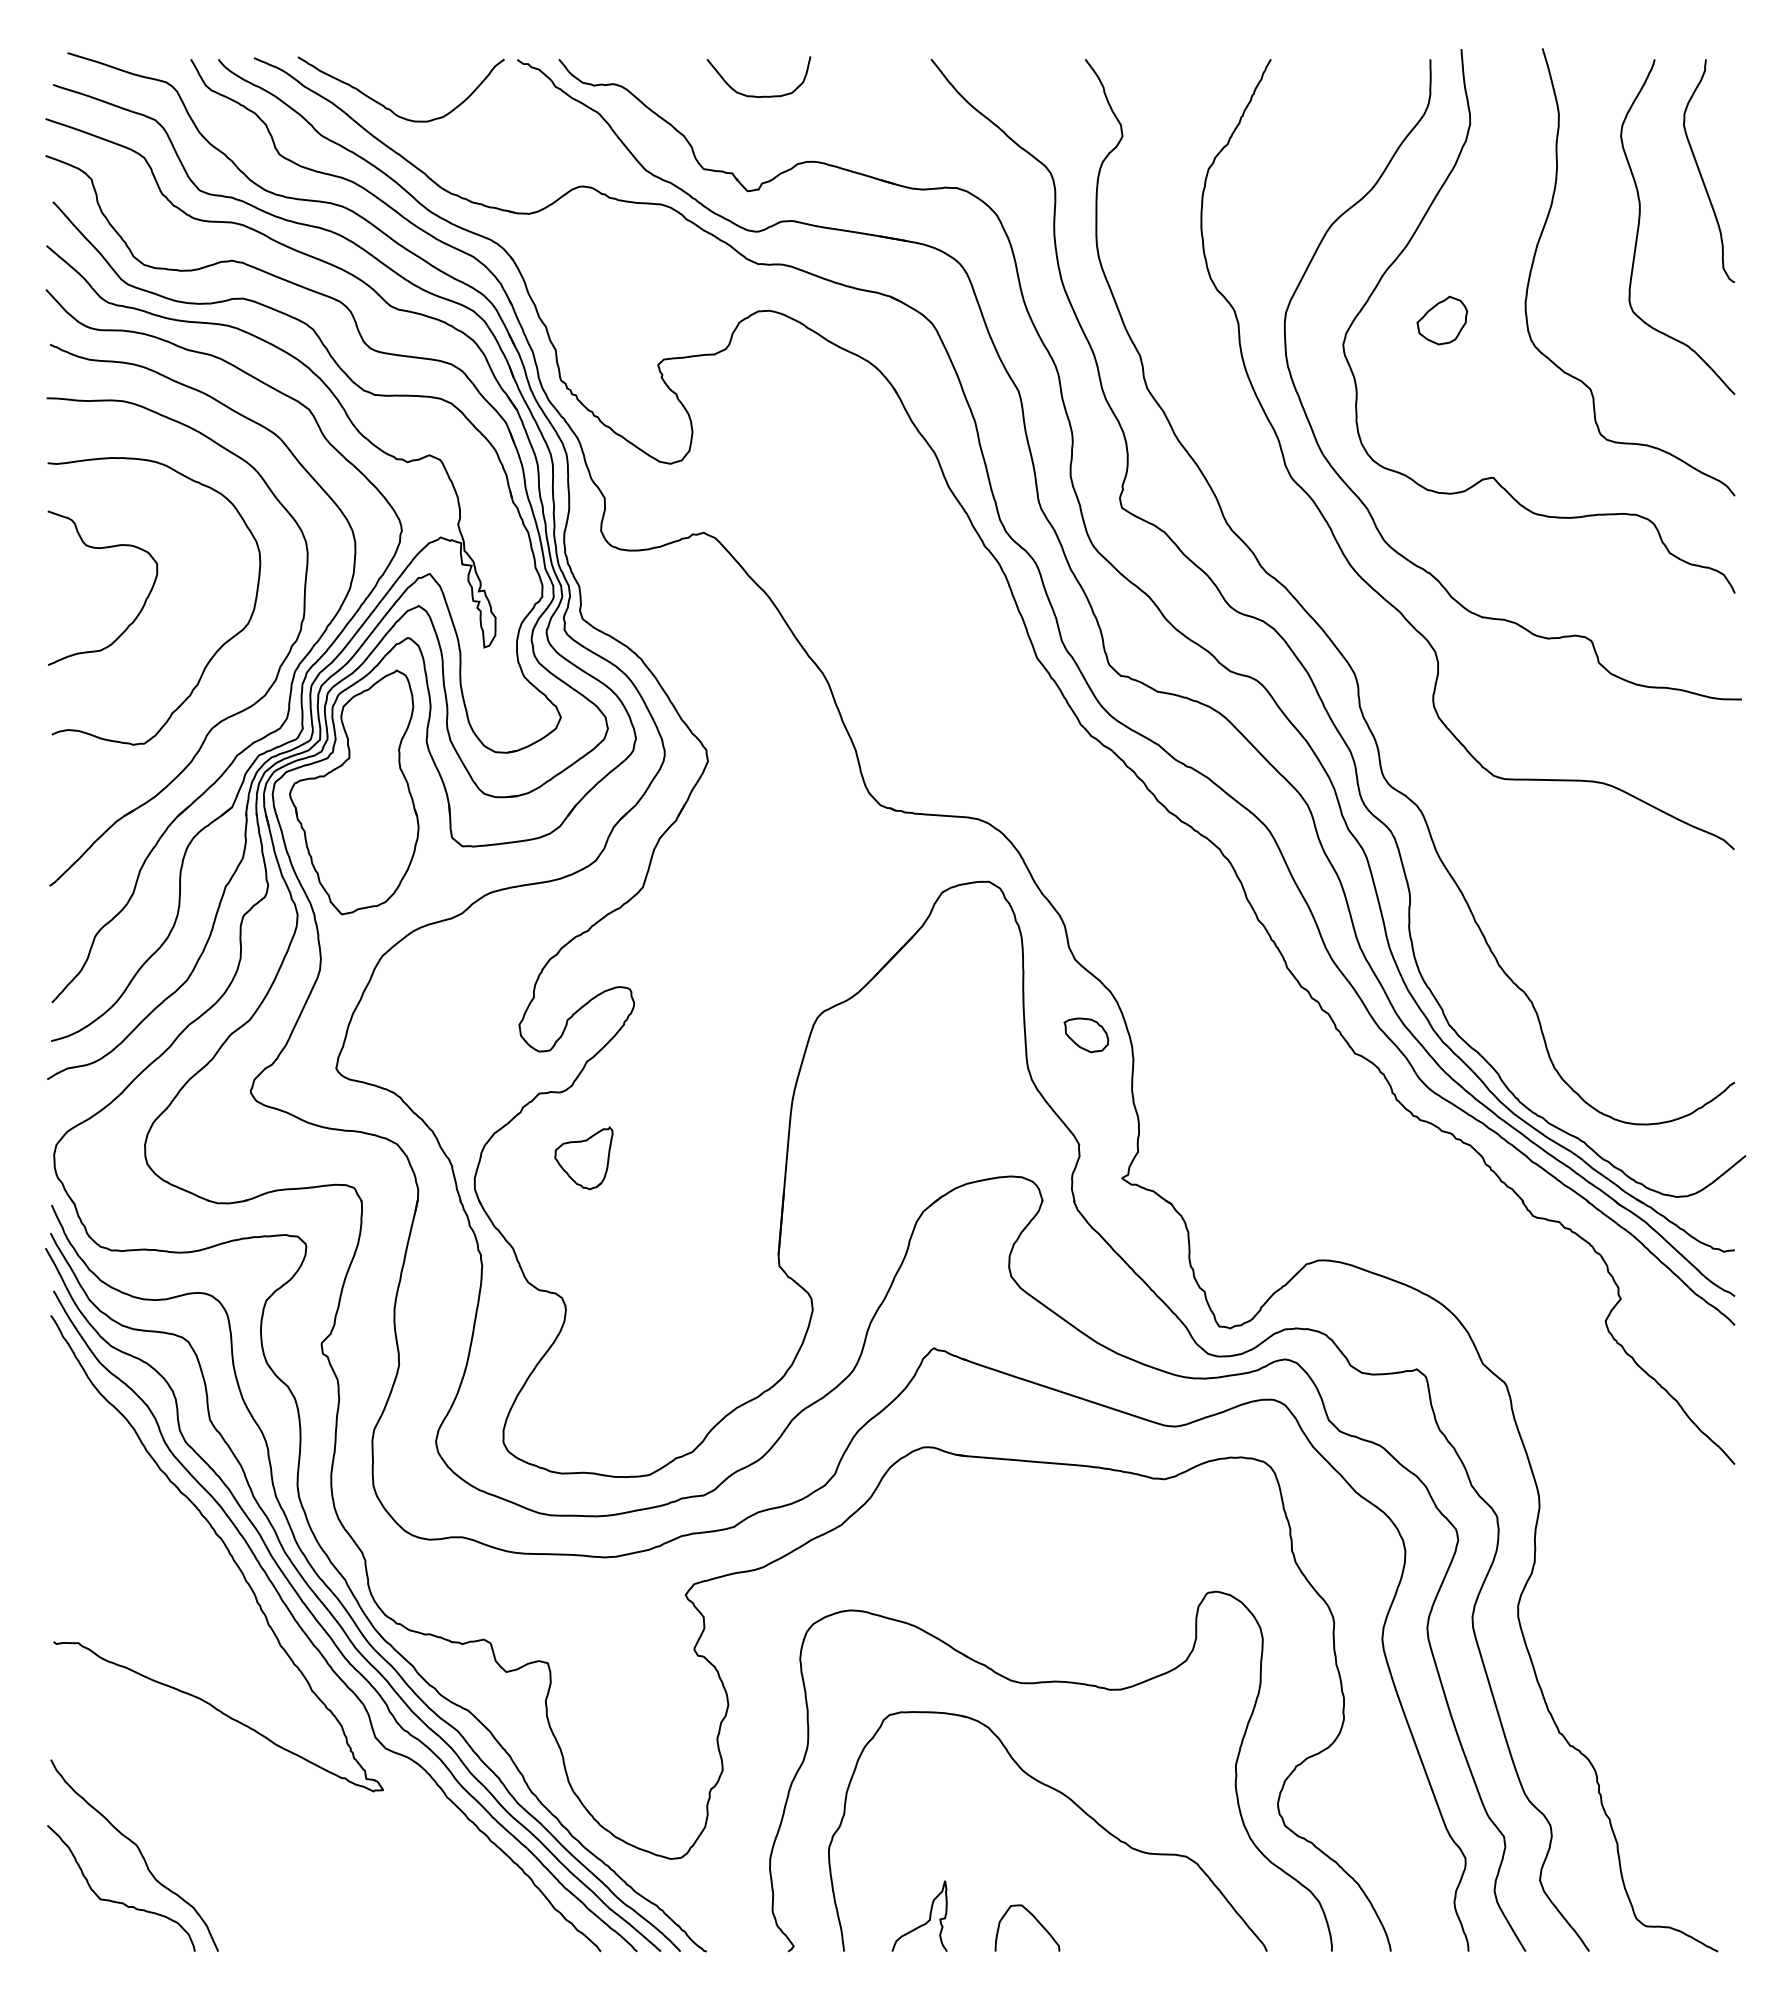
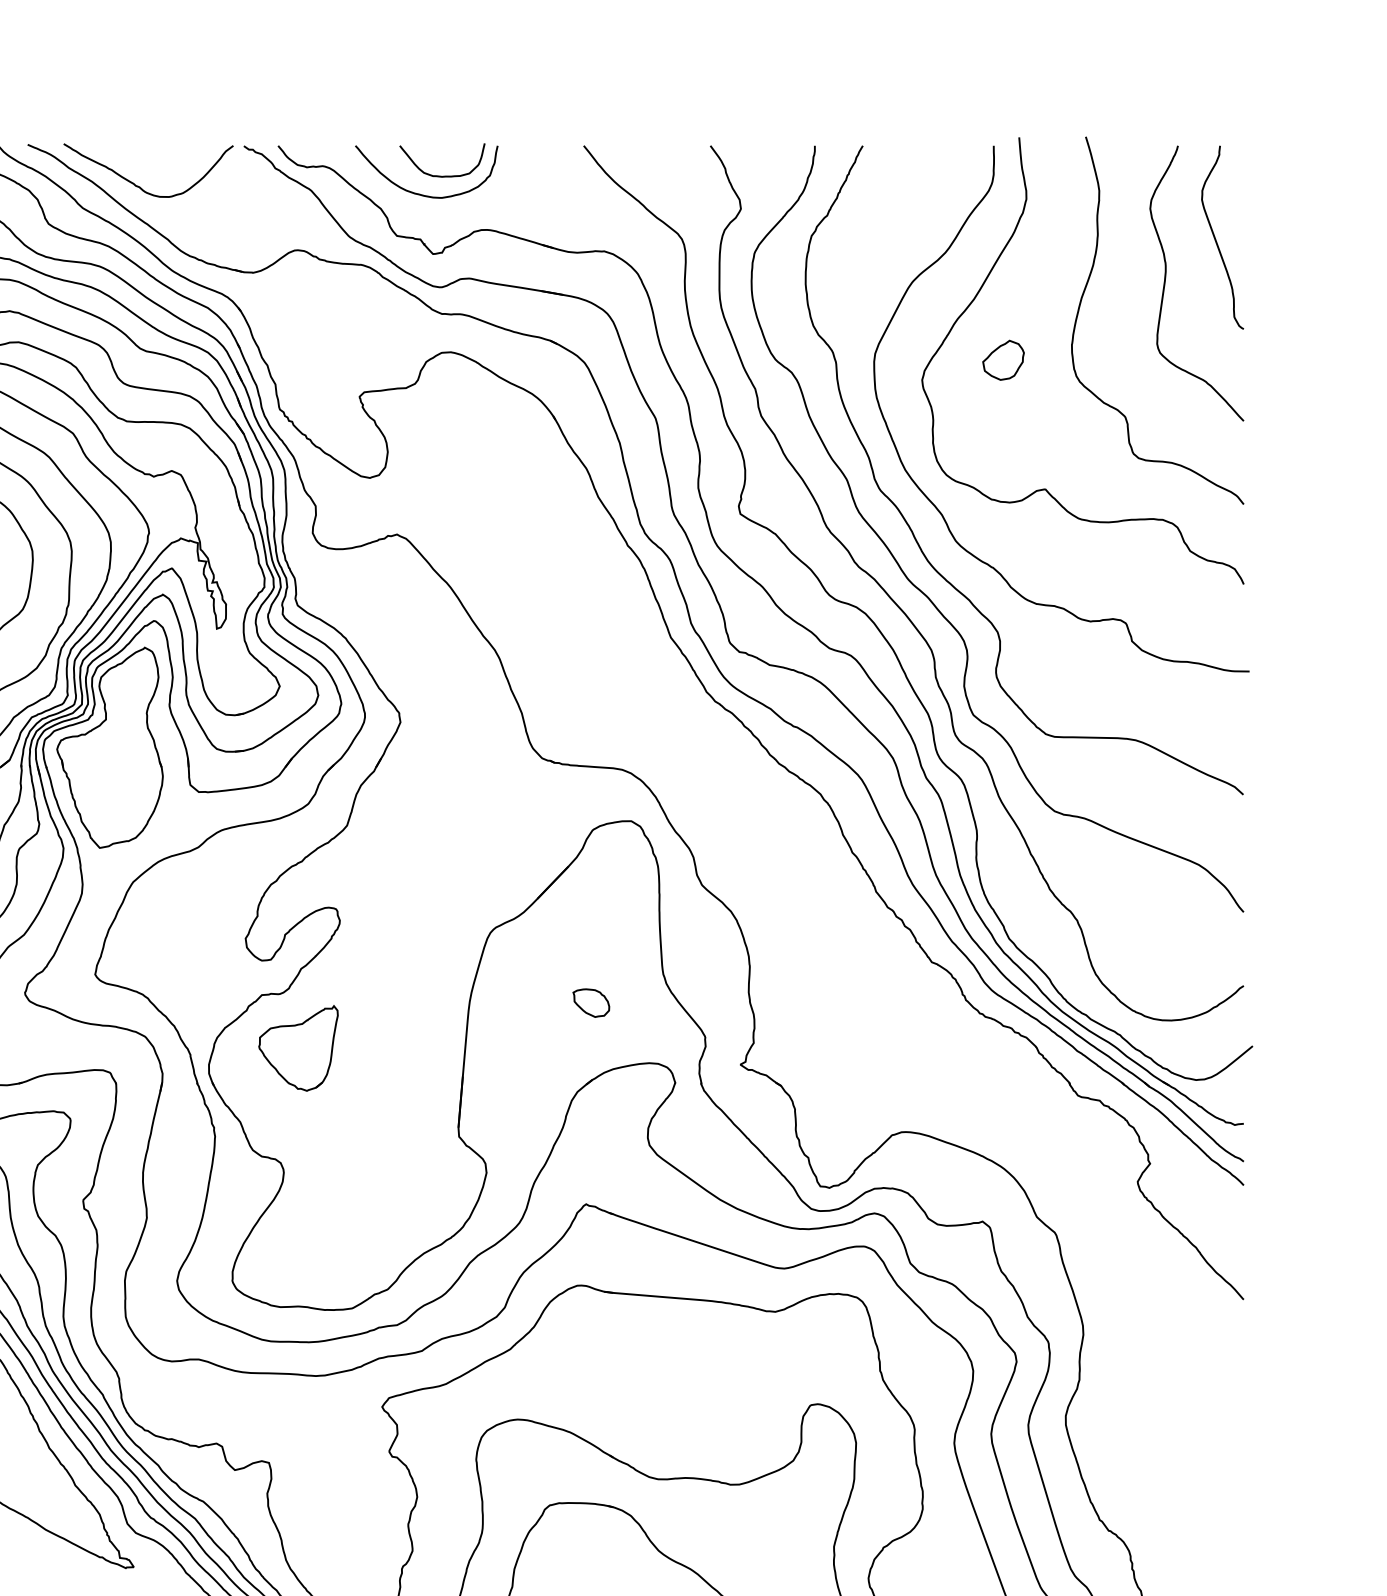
curve: (731, 117) -> (419, 193), added
curve: (1351, 609) -> (928, 597), added
part: (1086, 1035) -> (591, 1003), moved
part: (583, 1157) -> (298, 1047), size x1.67

